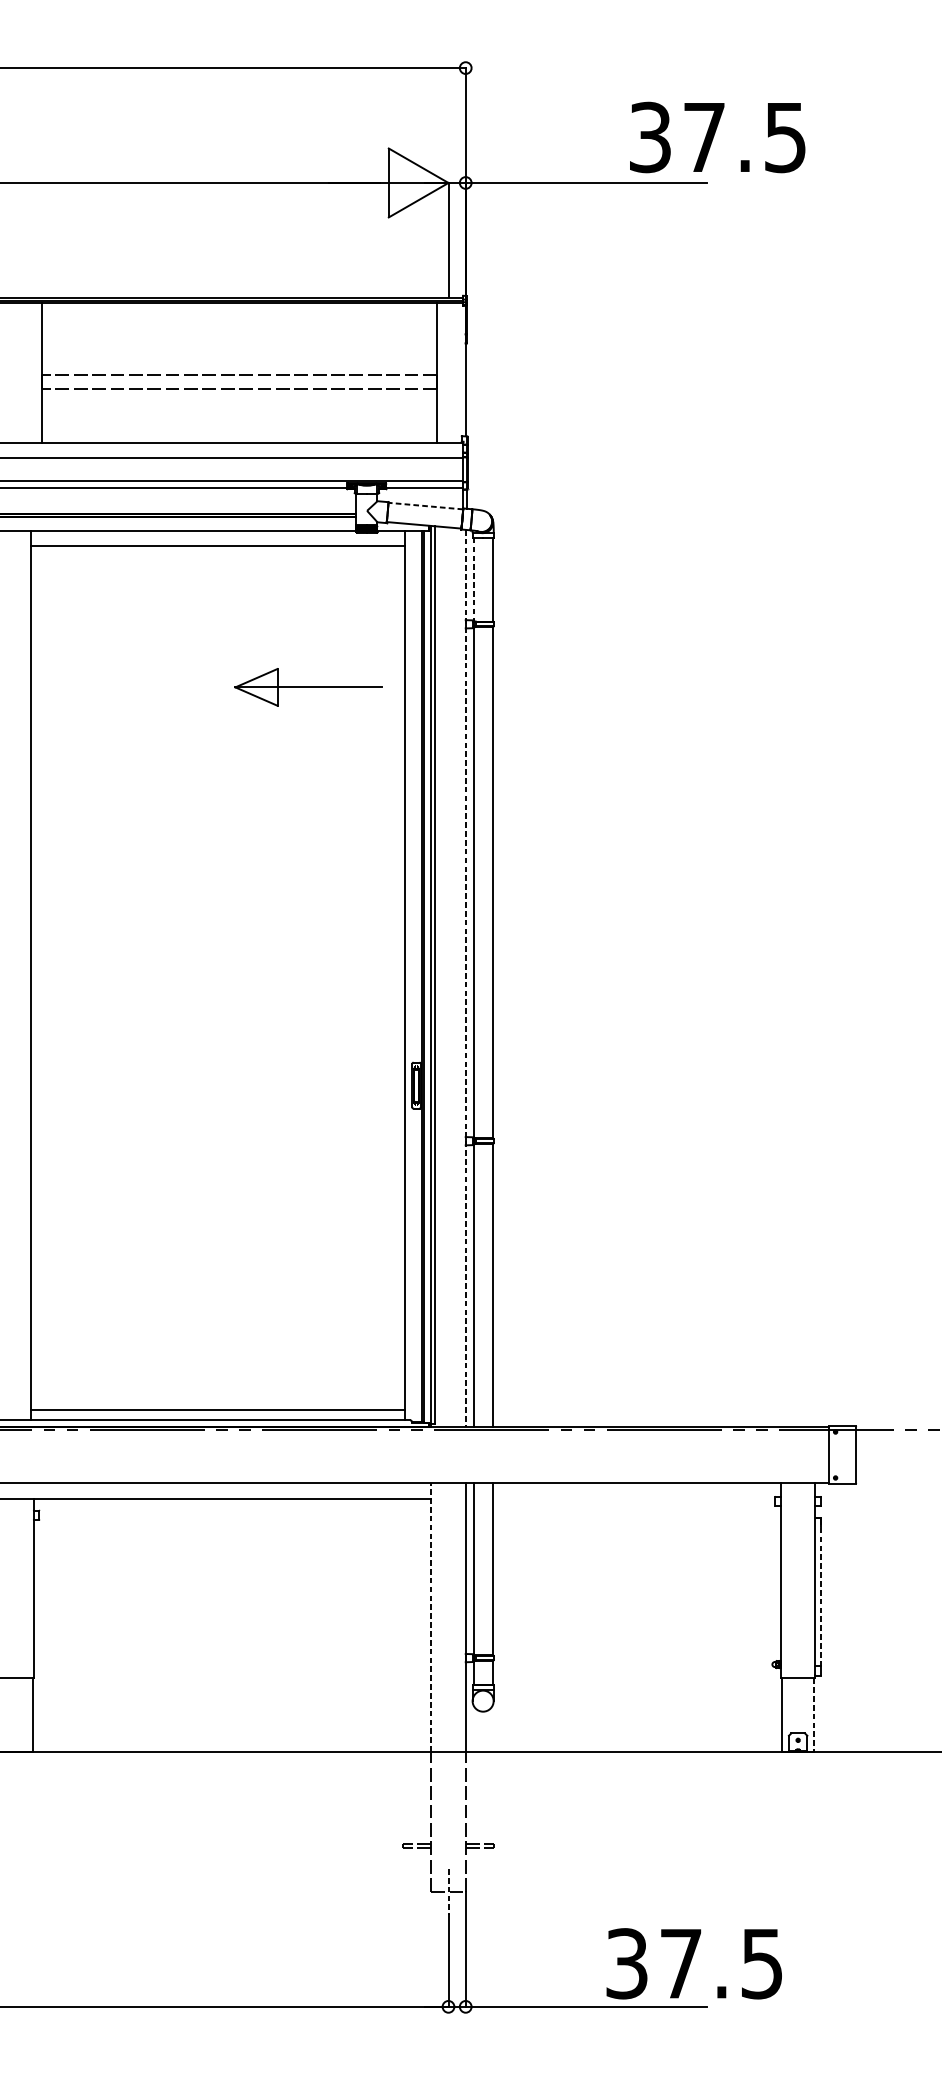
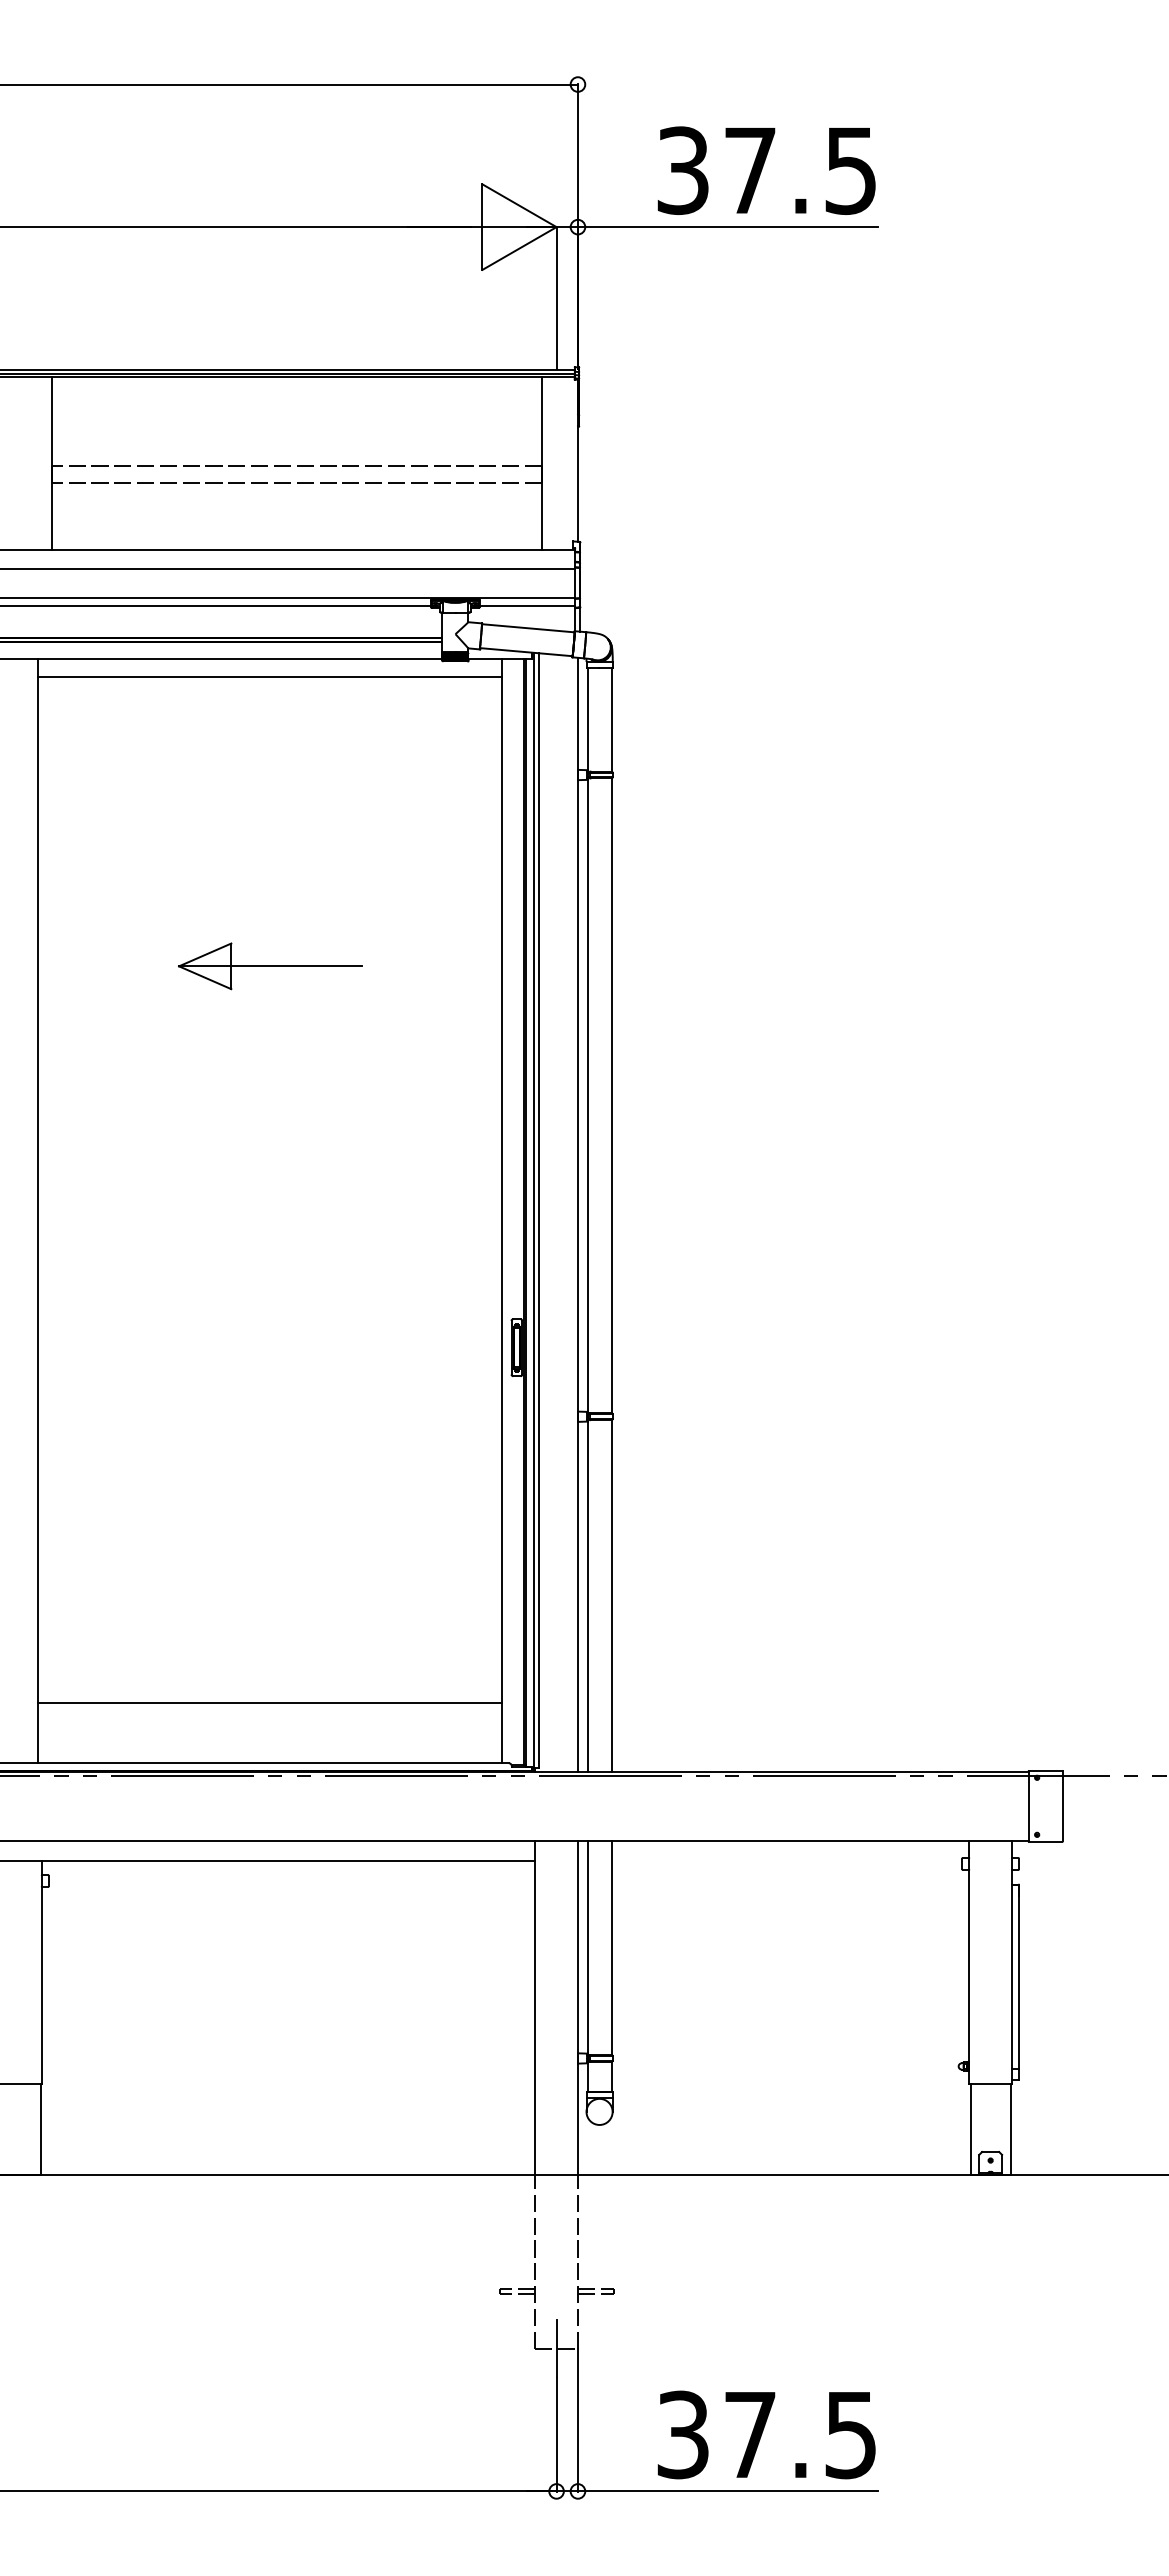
text: (717, 137) -> (766, 170), moved
line: (425, 506) -> (528, 628), dashed -> solid
line: (473, 579) -> (587, 719), dashed -> solid
part: (309, 687) -> (270, 966), moved
line: (465, 979) -> (577, 1215), dashed -> solid
line: (218, 1410) -> (270, 1702), moved
line: (820, 1592) -> (1018, 1976), dashed -> solid
line: (431, 1617) -> (535, 2007), dashed -> solid
line: (814, 1715) -> (1010, 2129), dashed -> solid
line: (448, 1891) -> (556, 2348), dashed -> solid
text: (694, 1963) -> (766, 2434), moved

